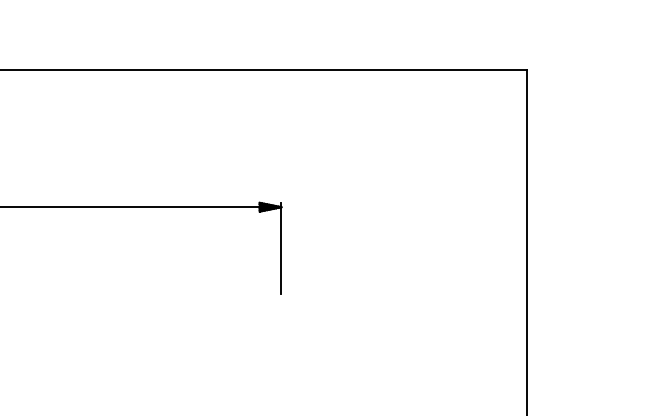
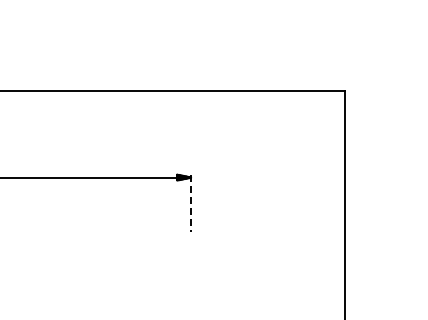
line: (280, 248) -> (190, 203), solid -> dashed

